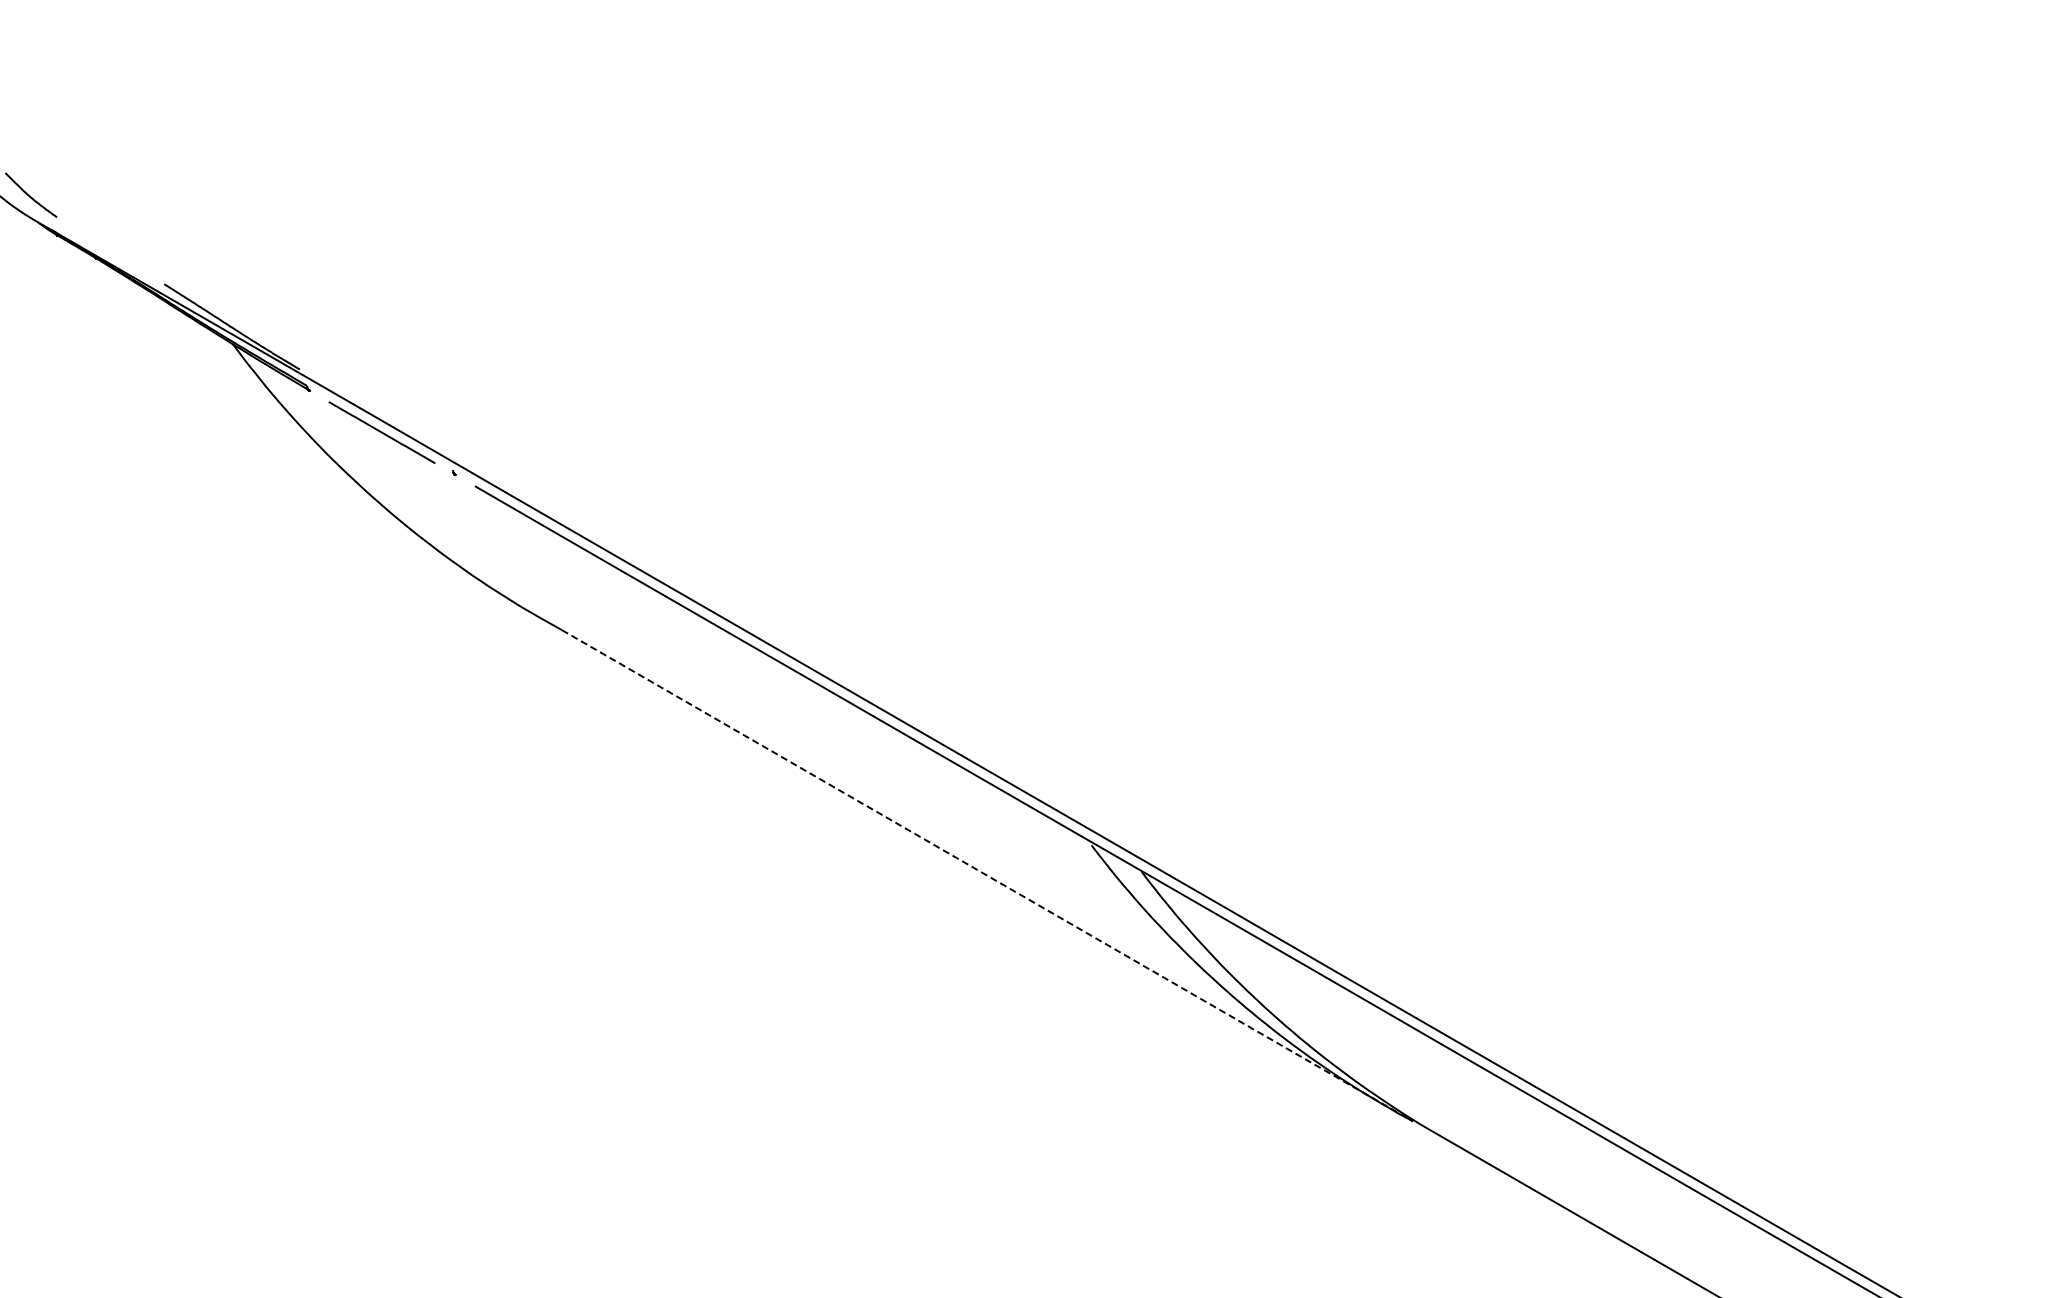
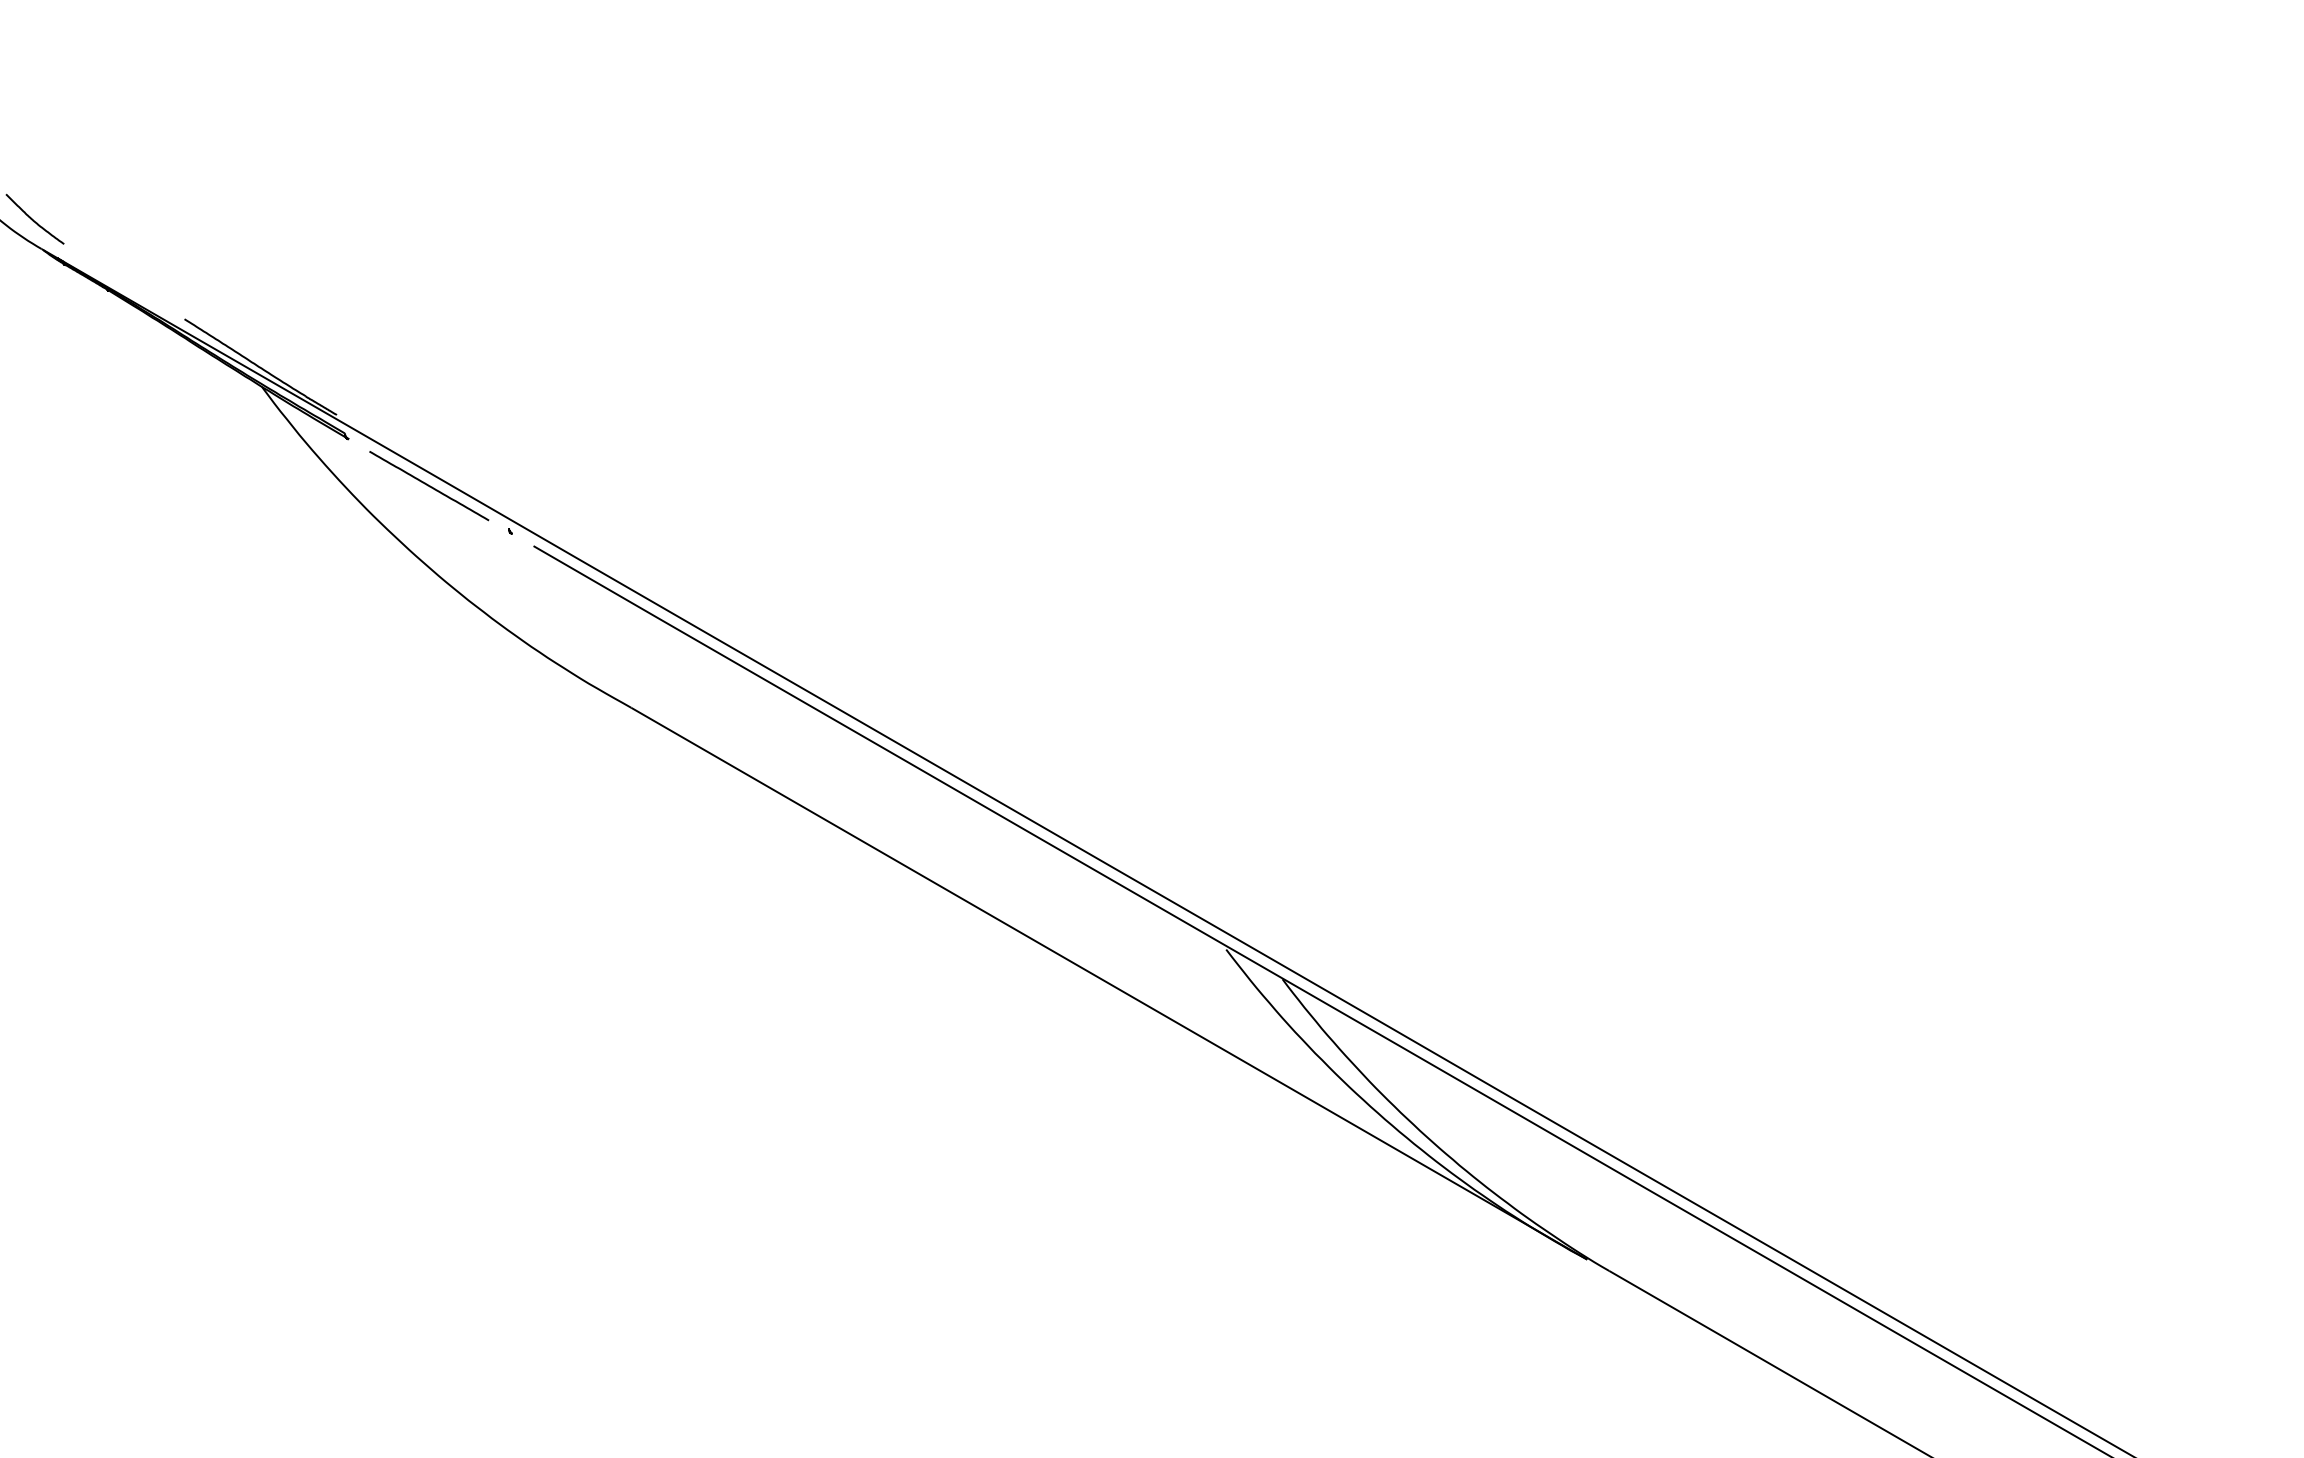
line: (987, 876) -> (1109, 984), dashed -> solid

